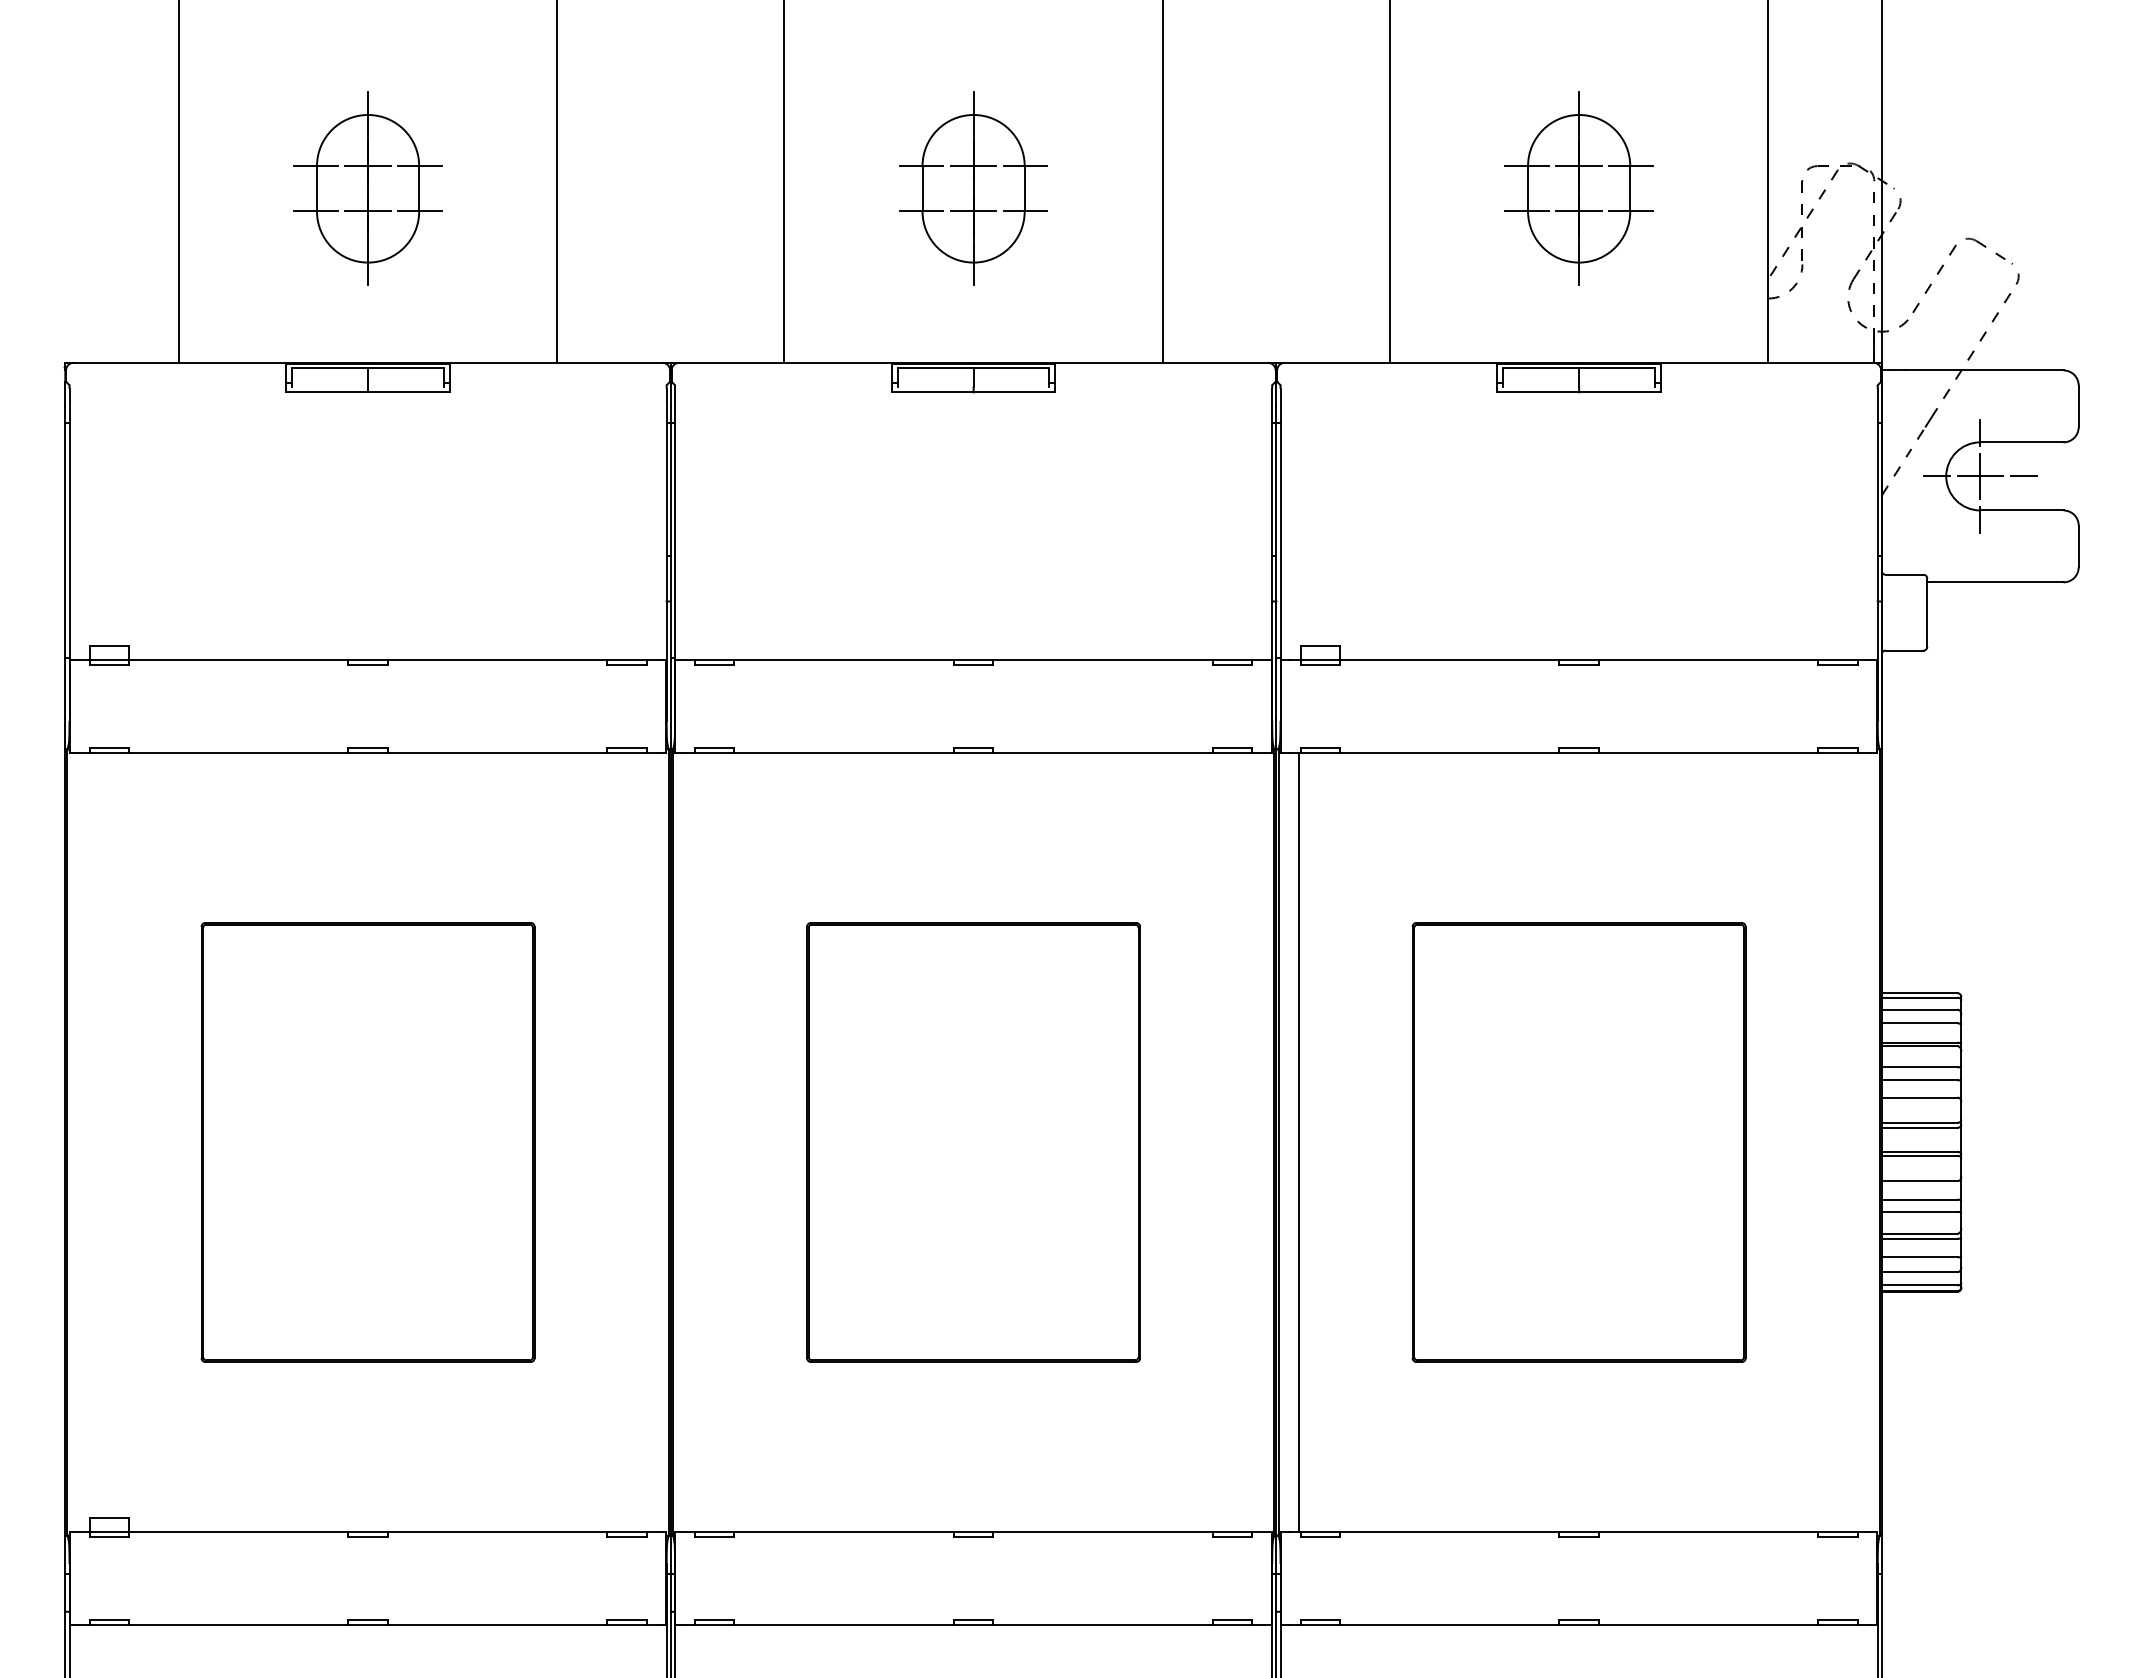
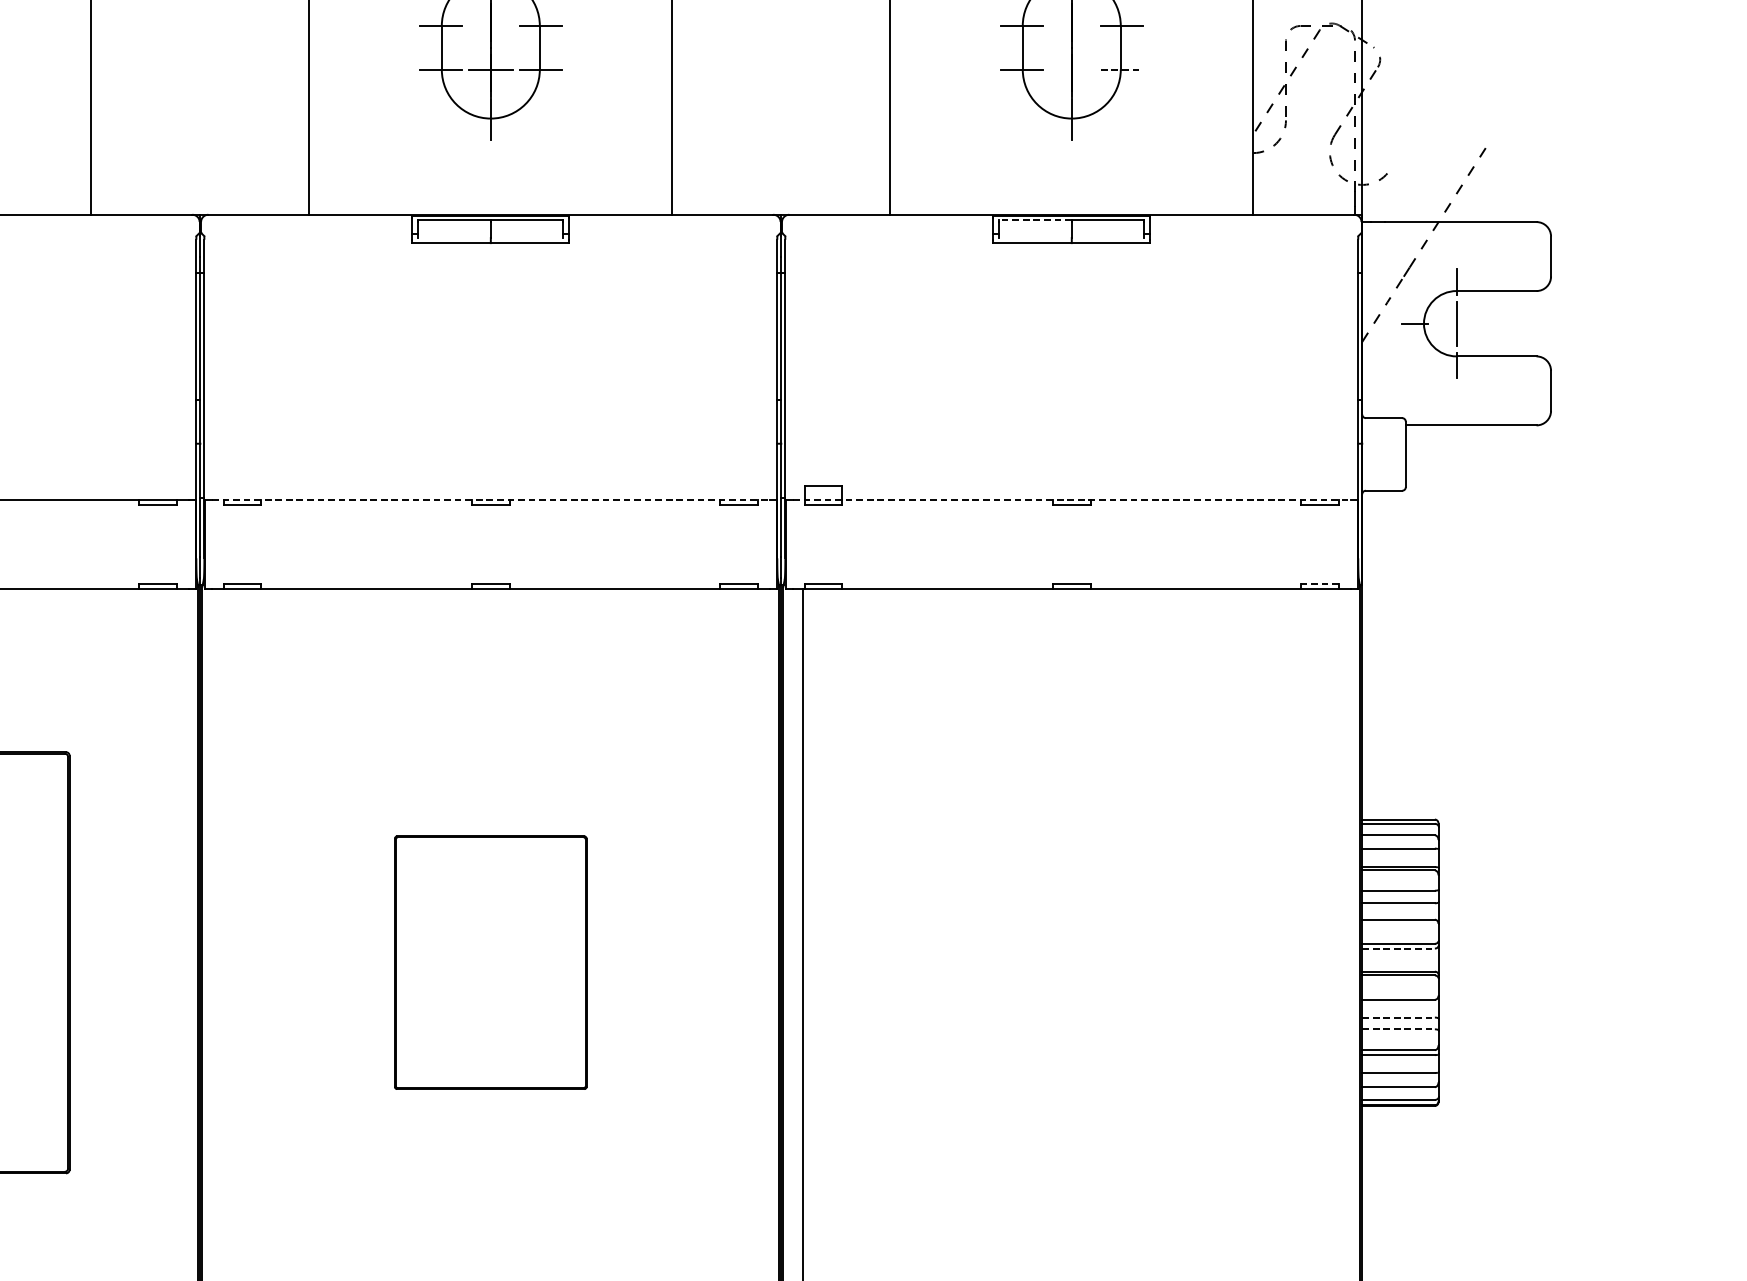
line: (973, 166) -> (490, 26), removed
line: (1578, 166) -> (1071, 26), removed
line: (1578, 211) -> (1071, 69), removed
line: (1631, 211) -> (1122, 69), solid -> dashed
part: (1944, 265) -> (1422, 121), removed
line: (1541, 368) -> (1035, 220), solid -> dashed
line: (1980, 476) -> (1456, 323), removed
line: (2023, 476) -> (1498, 323), removed
line: (973, 660) -> (490, 500), solid -> dashed
line: (1579, 660) -> (1072, 500), solid -> dashed
line: (1838, 748) -> (1320, 584), solid -> dashed
line: (1919, 1127) -> (1398, 948), solid -> dashed
part: (973, 1142) -> (490, 962), size x0.6
part: (1578, 1142) -> (1071, 962), removed
line: (1919, 1199) -> (1398, 1017), solid -> dashed
line: (1919, 1211) -> (1398, 1028), solid -> dashed

